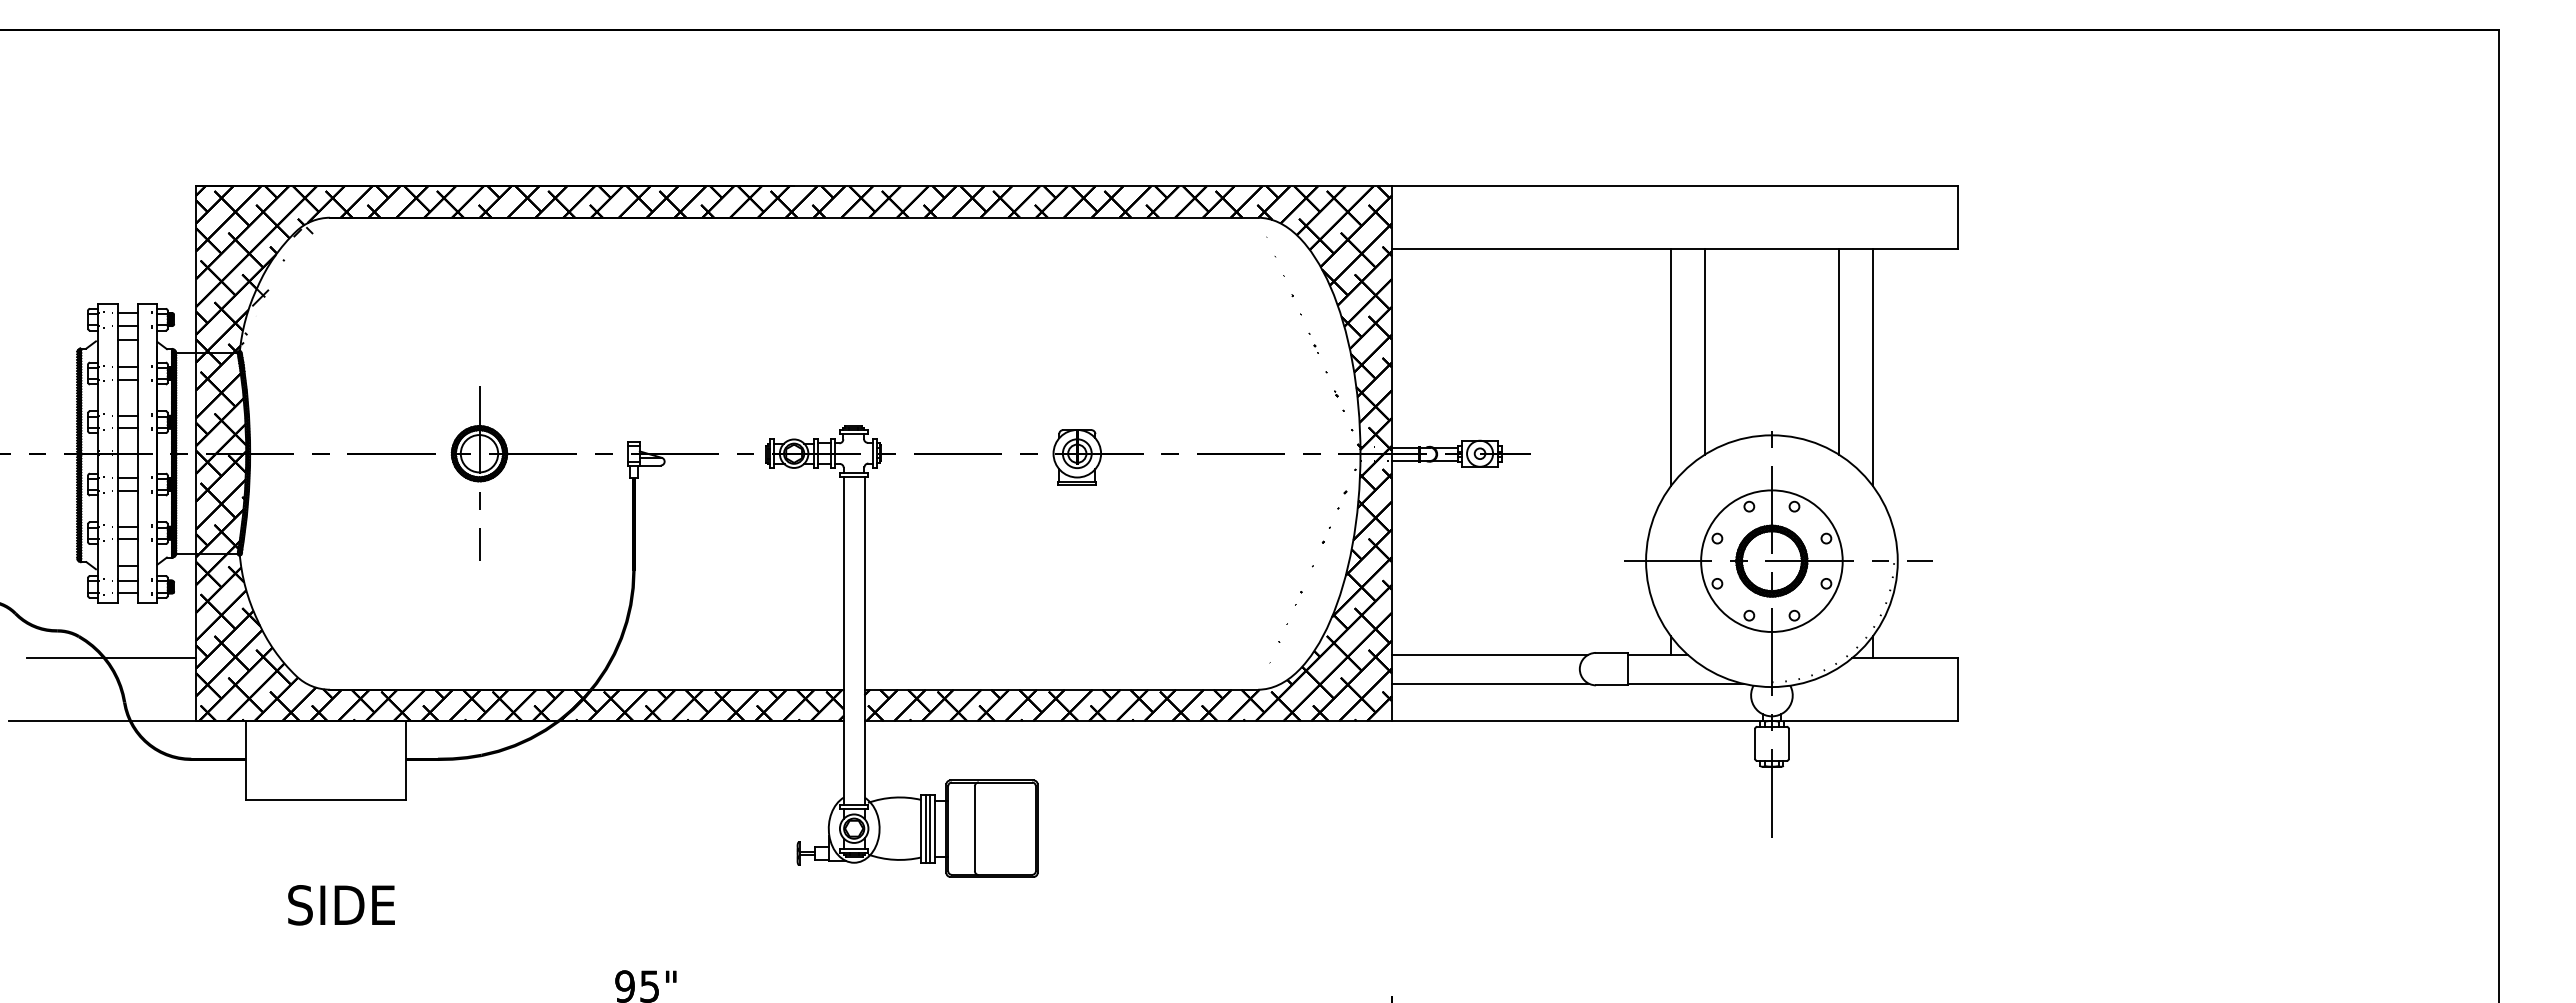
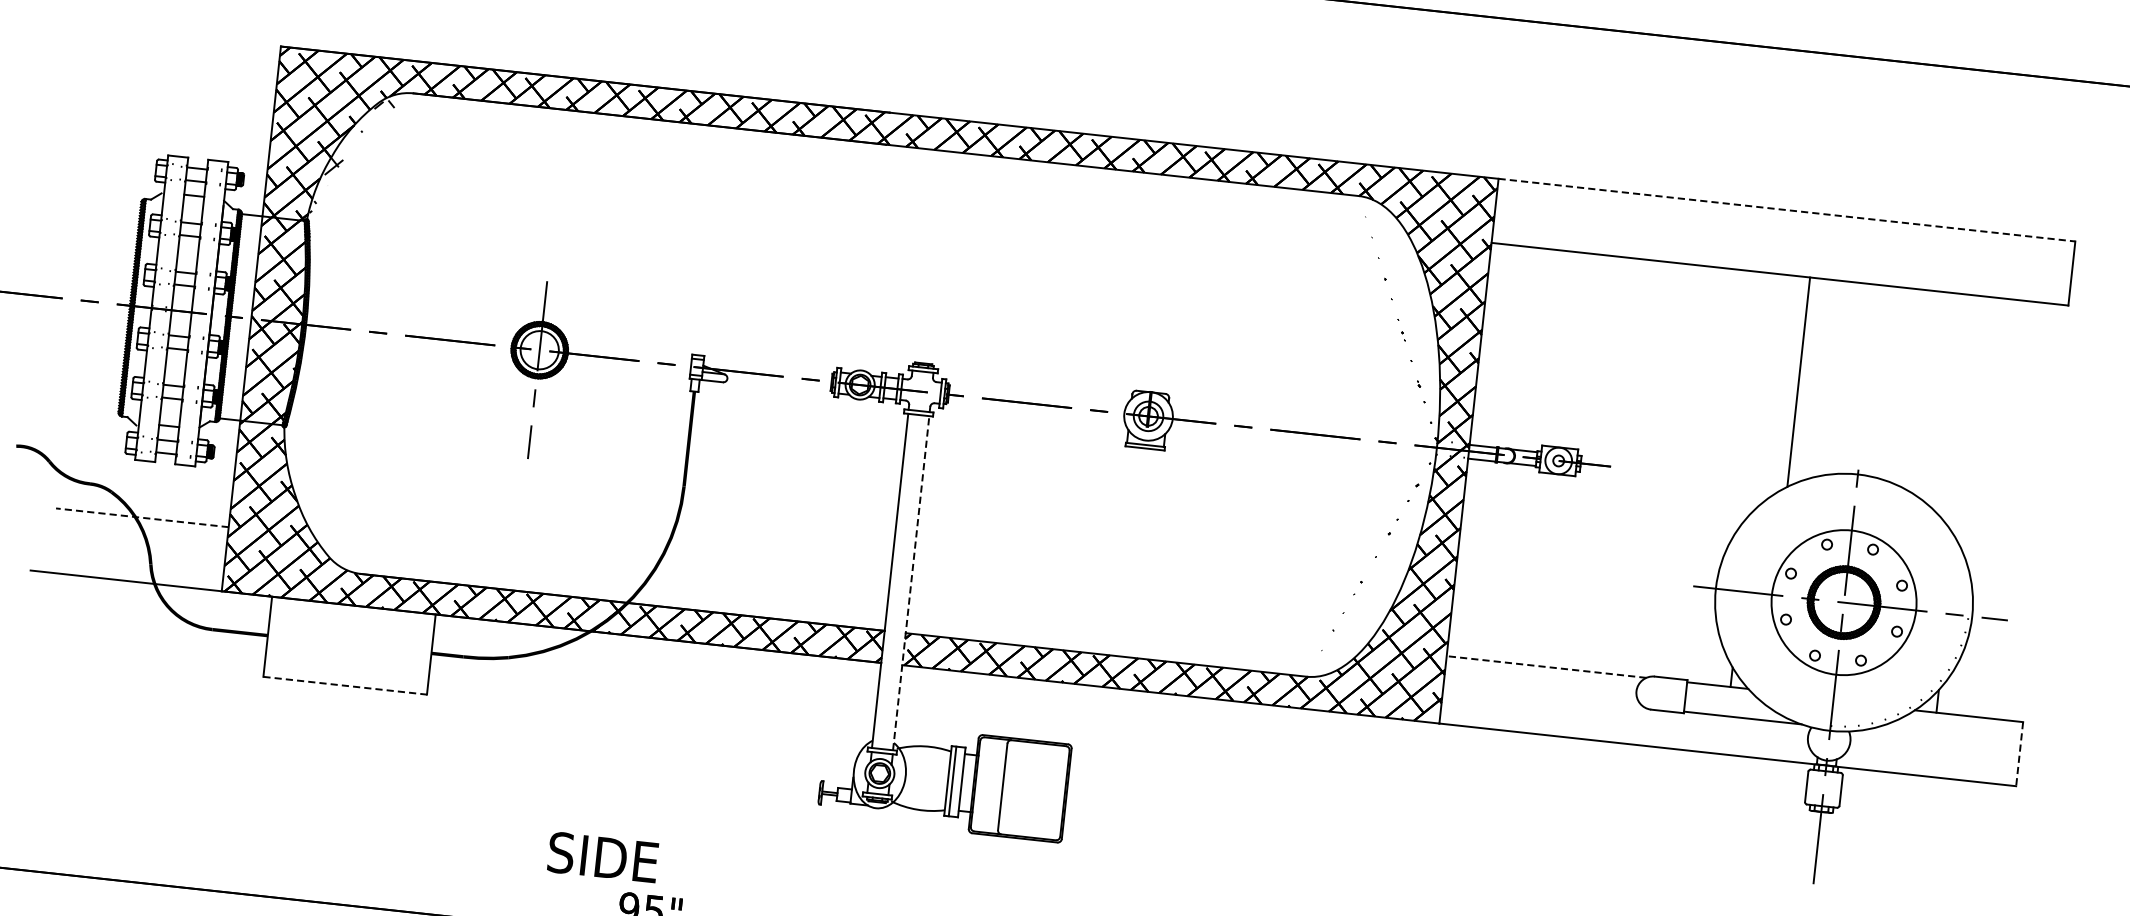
line: (1675, 186) -> (1787, 210), solid -> dashed
line: (1839, 351) -> (1936, 396), removed
line: (1670, 367) -> (1762, 394), removed
line: (1873, 367) -> (1968, 416), removed
line: (864, 640) -> (911, 583), solid -> dashed
line: (1489, 655) -> (1546, 667), solid -> dashed
line: (111, 658) -> (142, 518), solid -> dashed
line: (1490, 683) -> (1543, 696), removed
line: (1958, 690) -> (2019, 754), solid -> dashed
line: (326, 799) -> (345, 685), solid -> dashed
line: (930, 828) -> (957, 781), removed
text: (341, 905) -> (603, 857), moved

